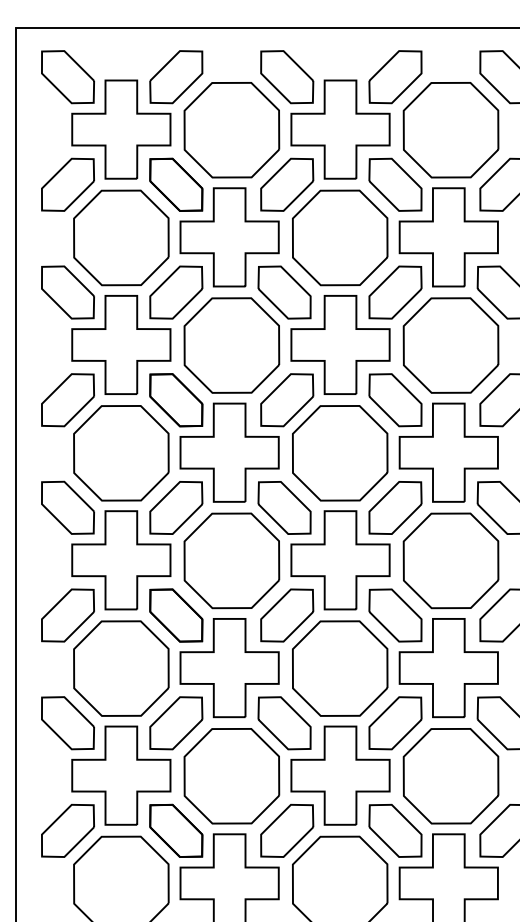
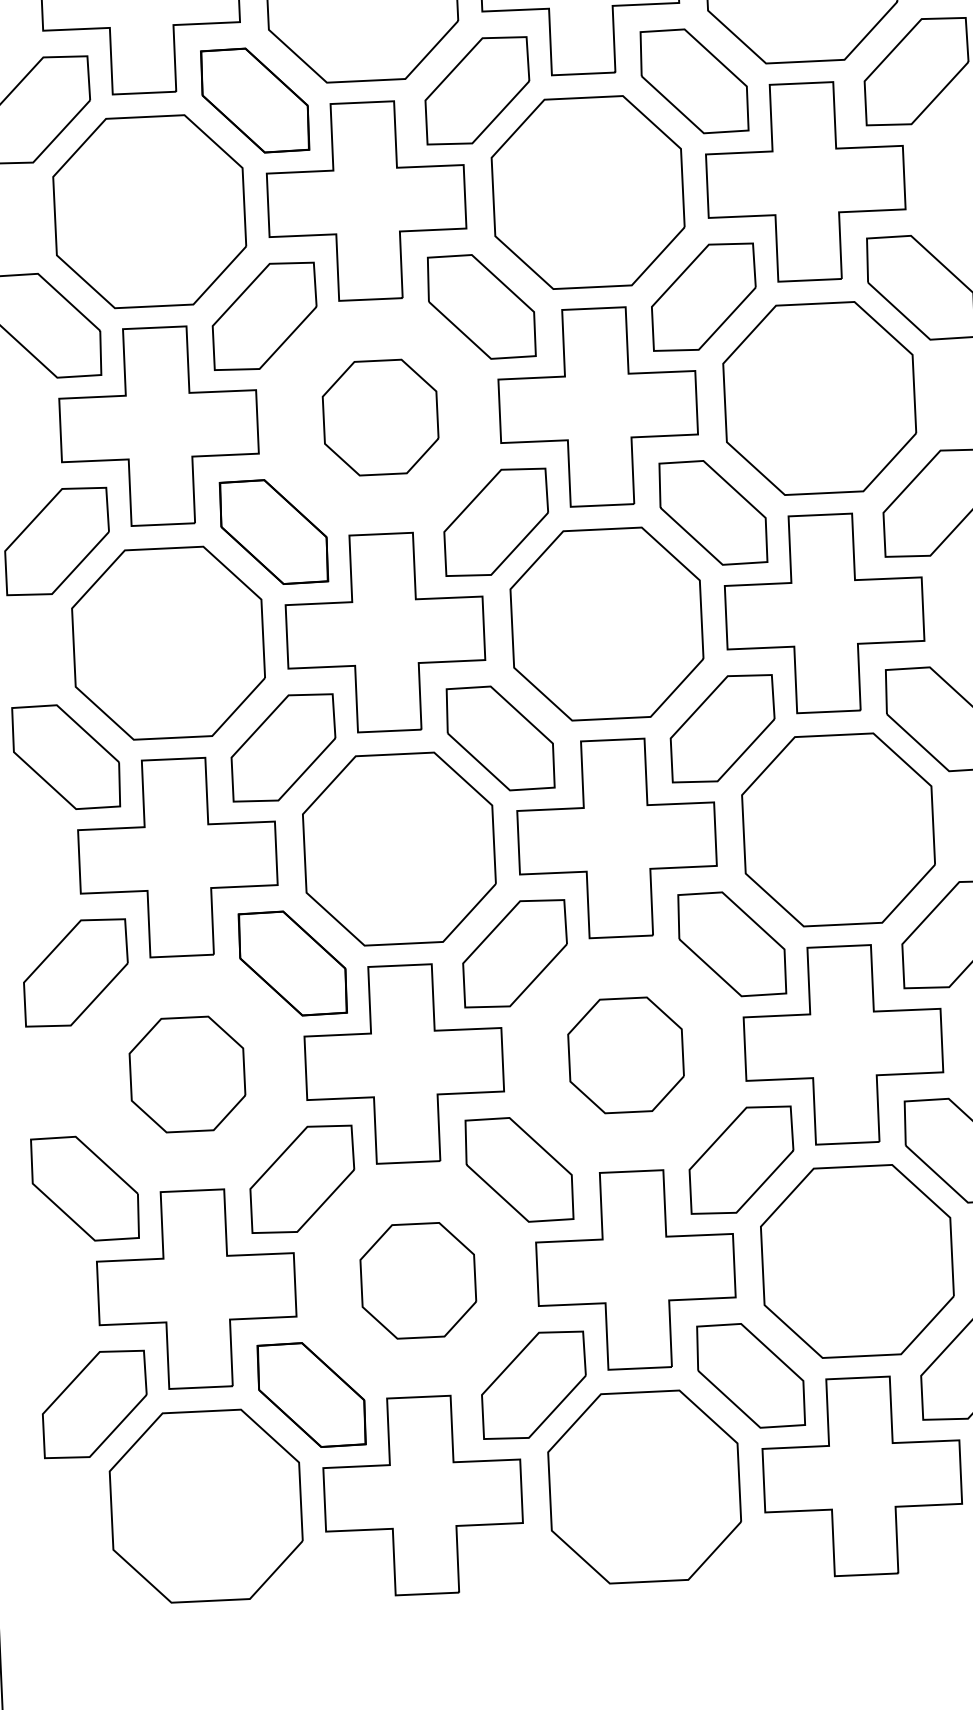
part: (231, 345) -> (379, 417), size x0.6
part: (121, 668) -> (187, 1074), size x0.6
part: (340, 668) -> (626, 1055), size x0.6
part: (231, 776) -> (417, 1281), size x0.6

